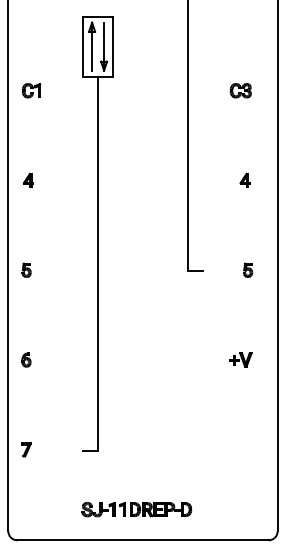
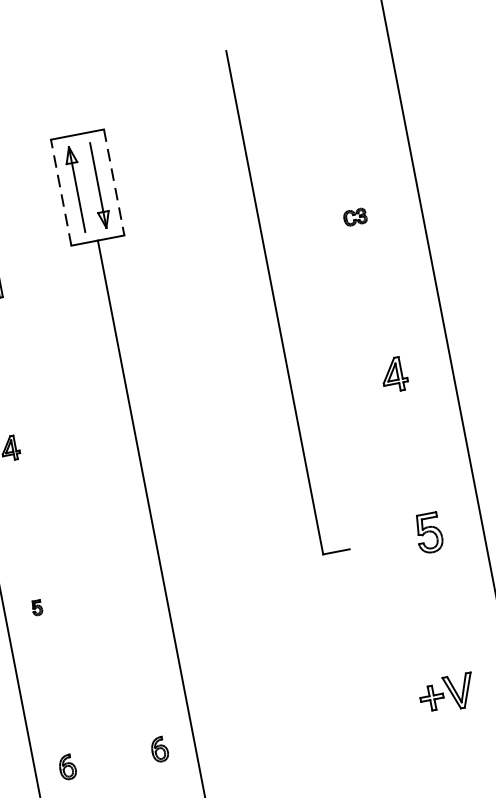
line: (83, 46) -> (61, 192), solid -> dashed
line: (113, 46) -> (114, 182), solid -> dashed
part: (240, 90) -> (354, 216), size x0.6
part: (244, 179) -> (392, 372), size x1.4
part: (26, 269) -> (36, 606), size x0.6
part: (248, 269) -> (430, 531), size x1.6
part: (78, 359) -> (159, 748), added
part: (240, 359) -> (446, 693), size x1.4

